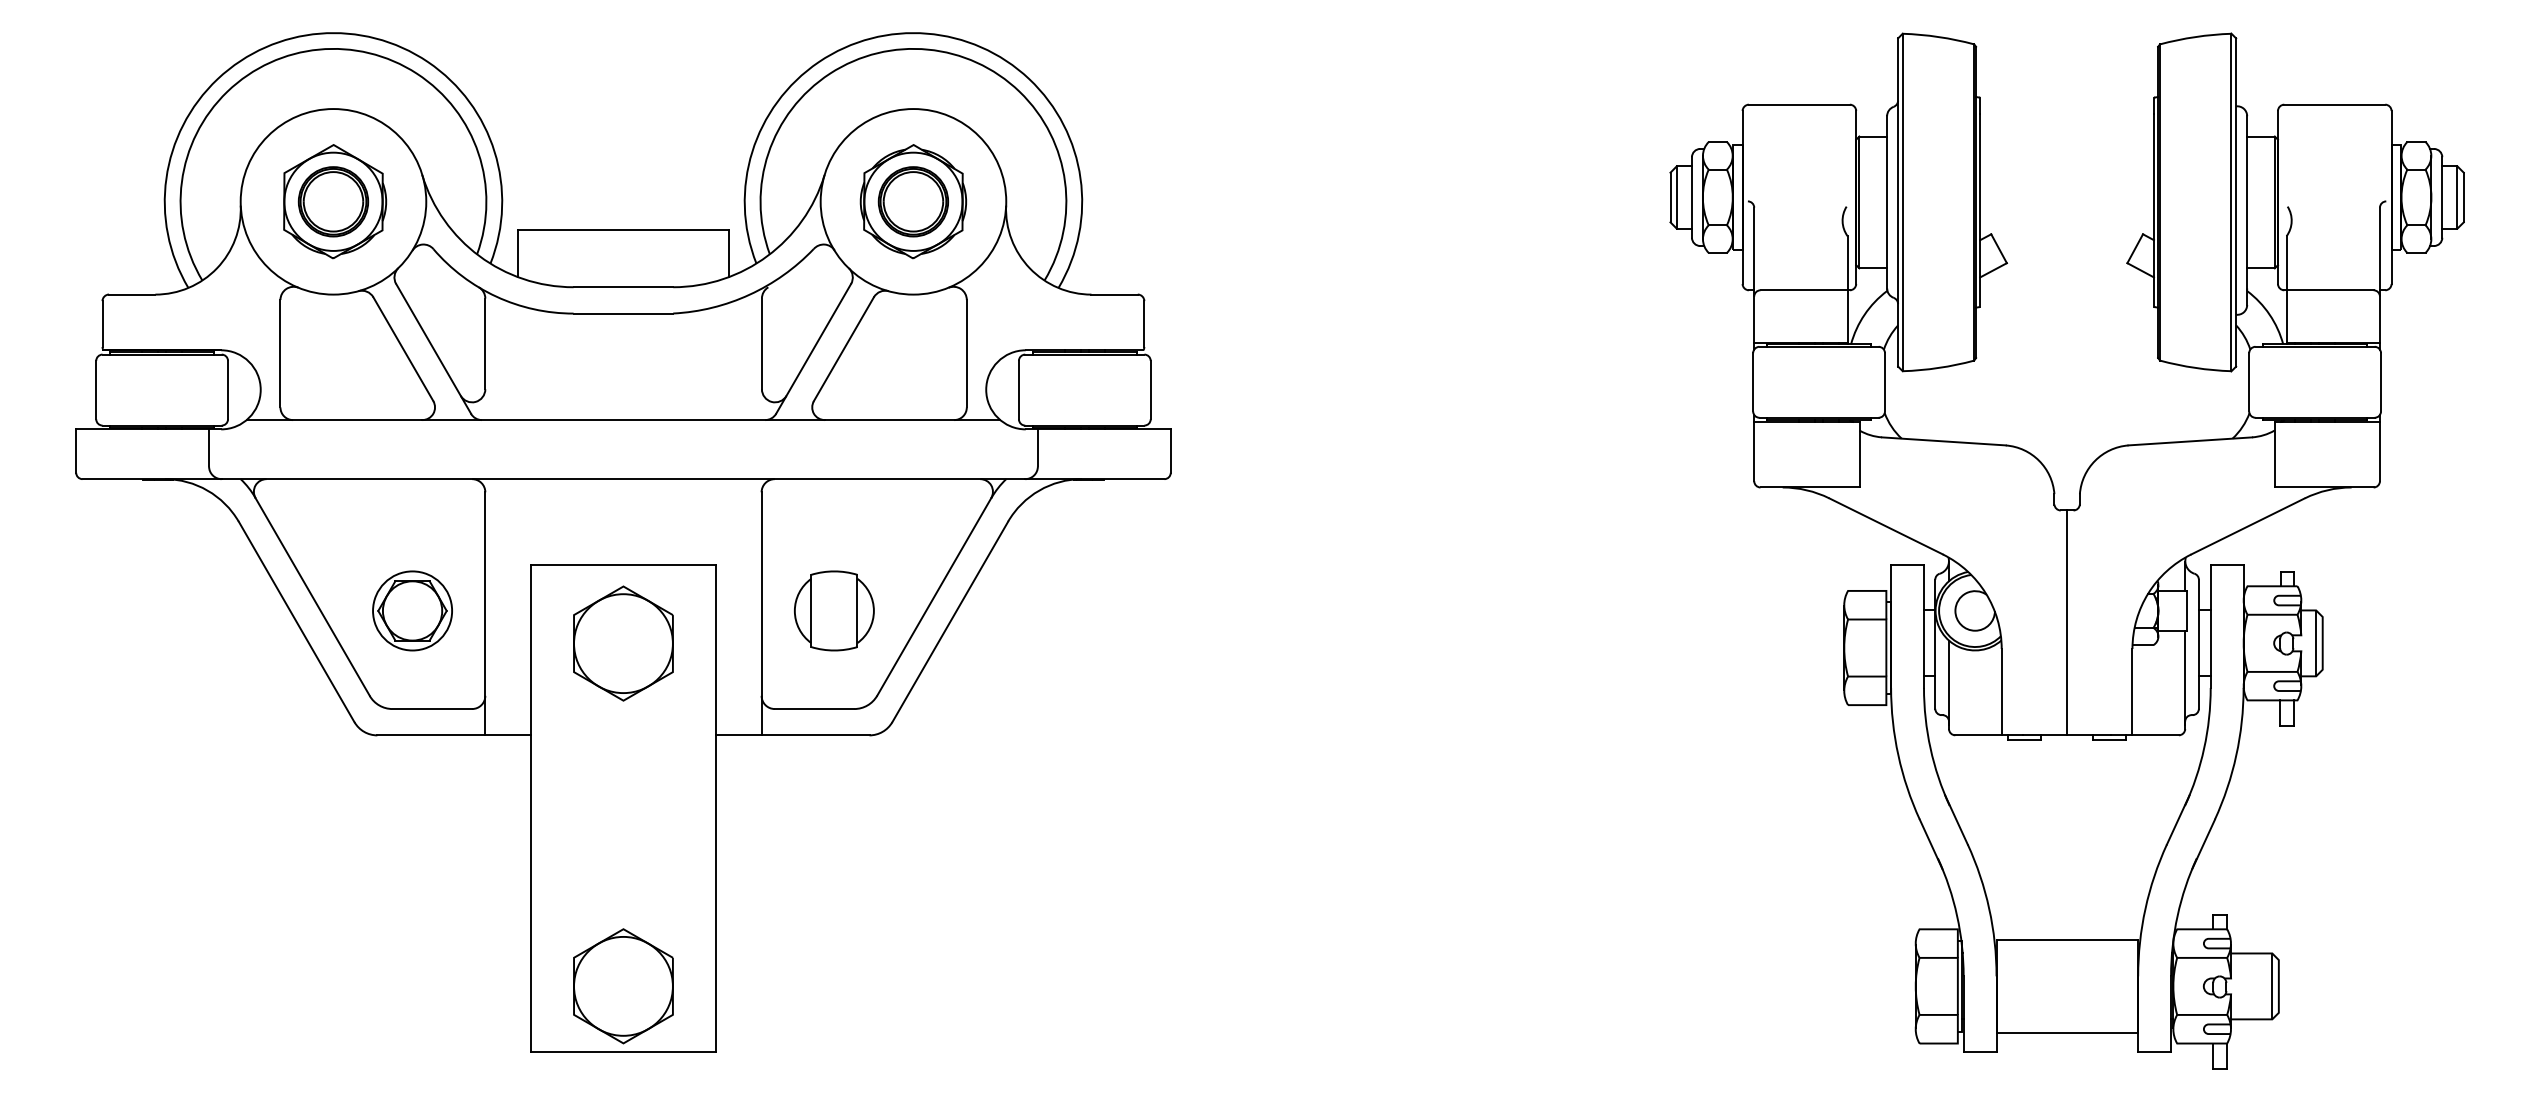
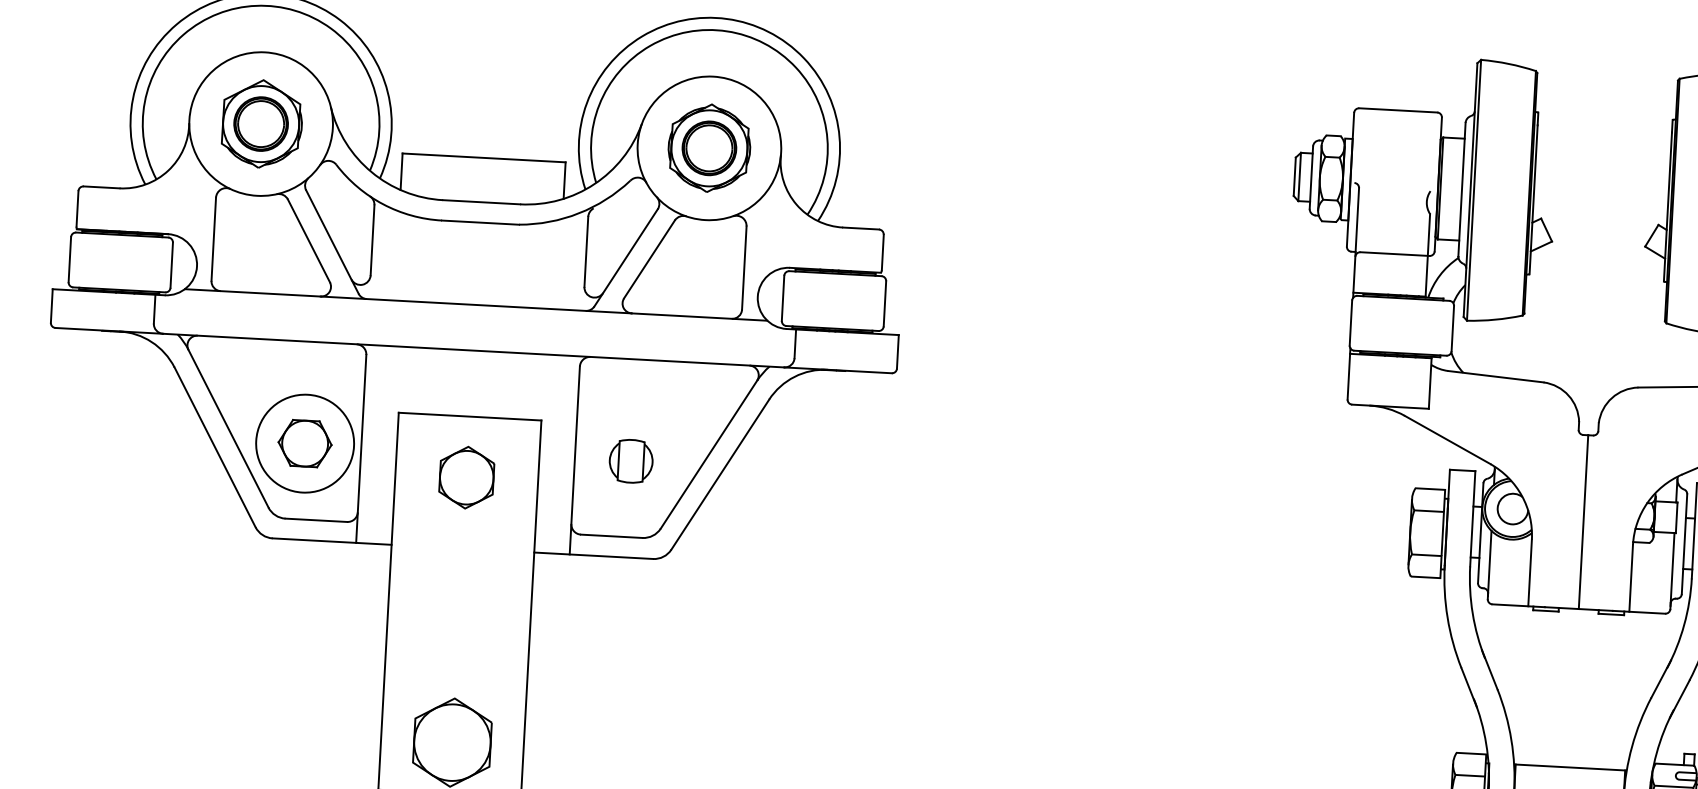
circle: (412, 610) -> (305, 443), size x1.6
part: (834, 610) -> (631, 460), size x0.7
part: (623, 643) -> (466, 477), size x0.7

